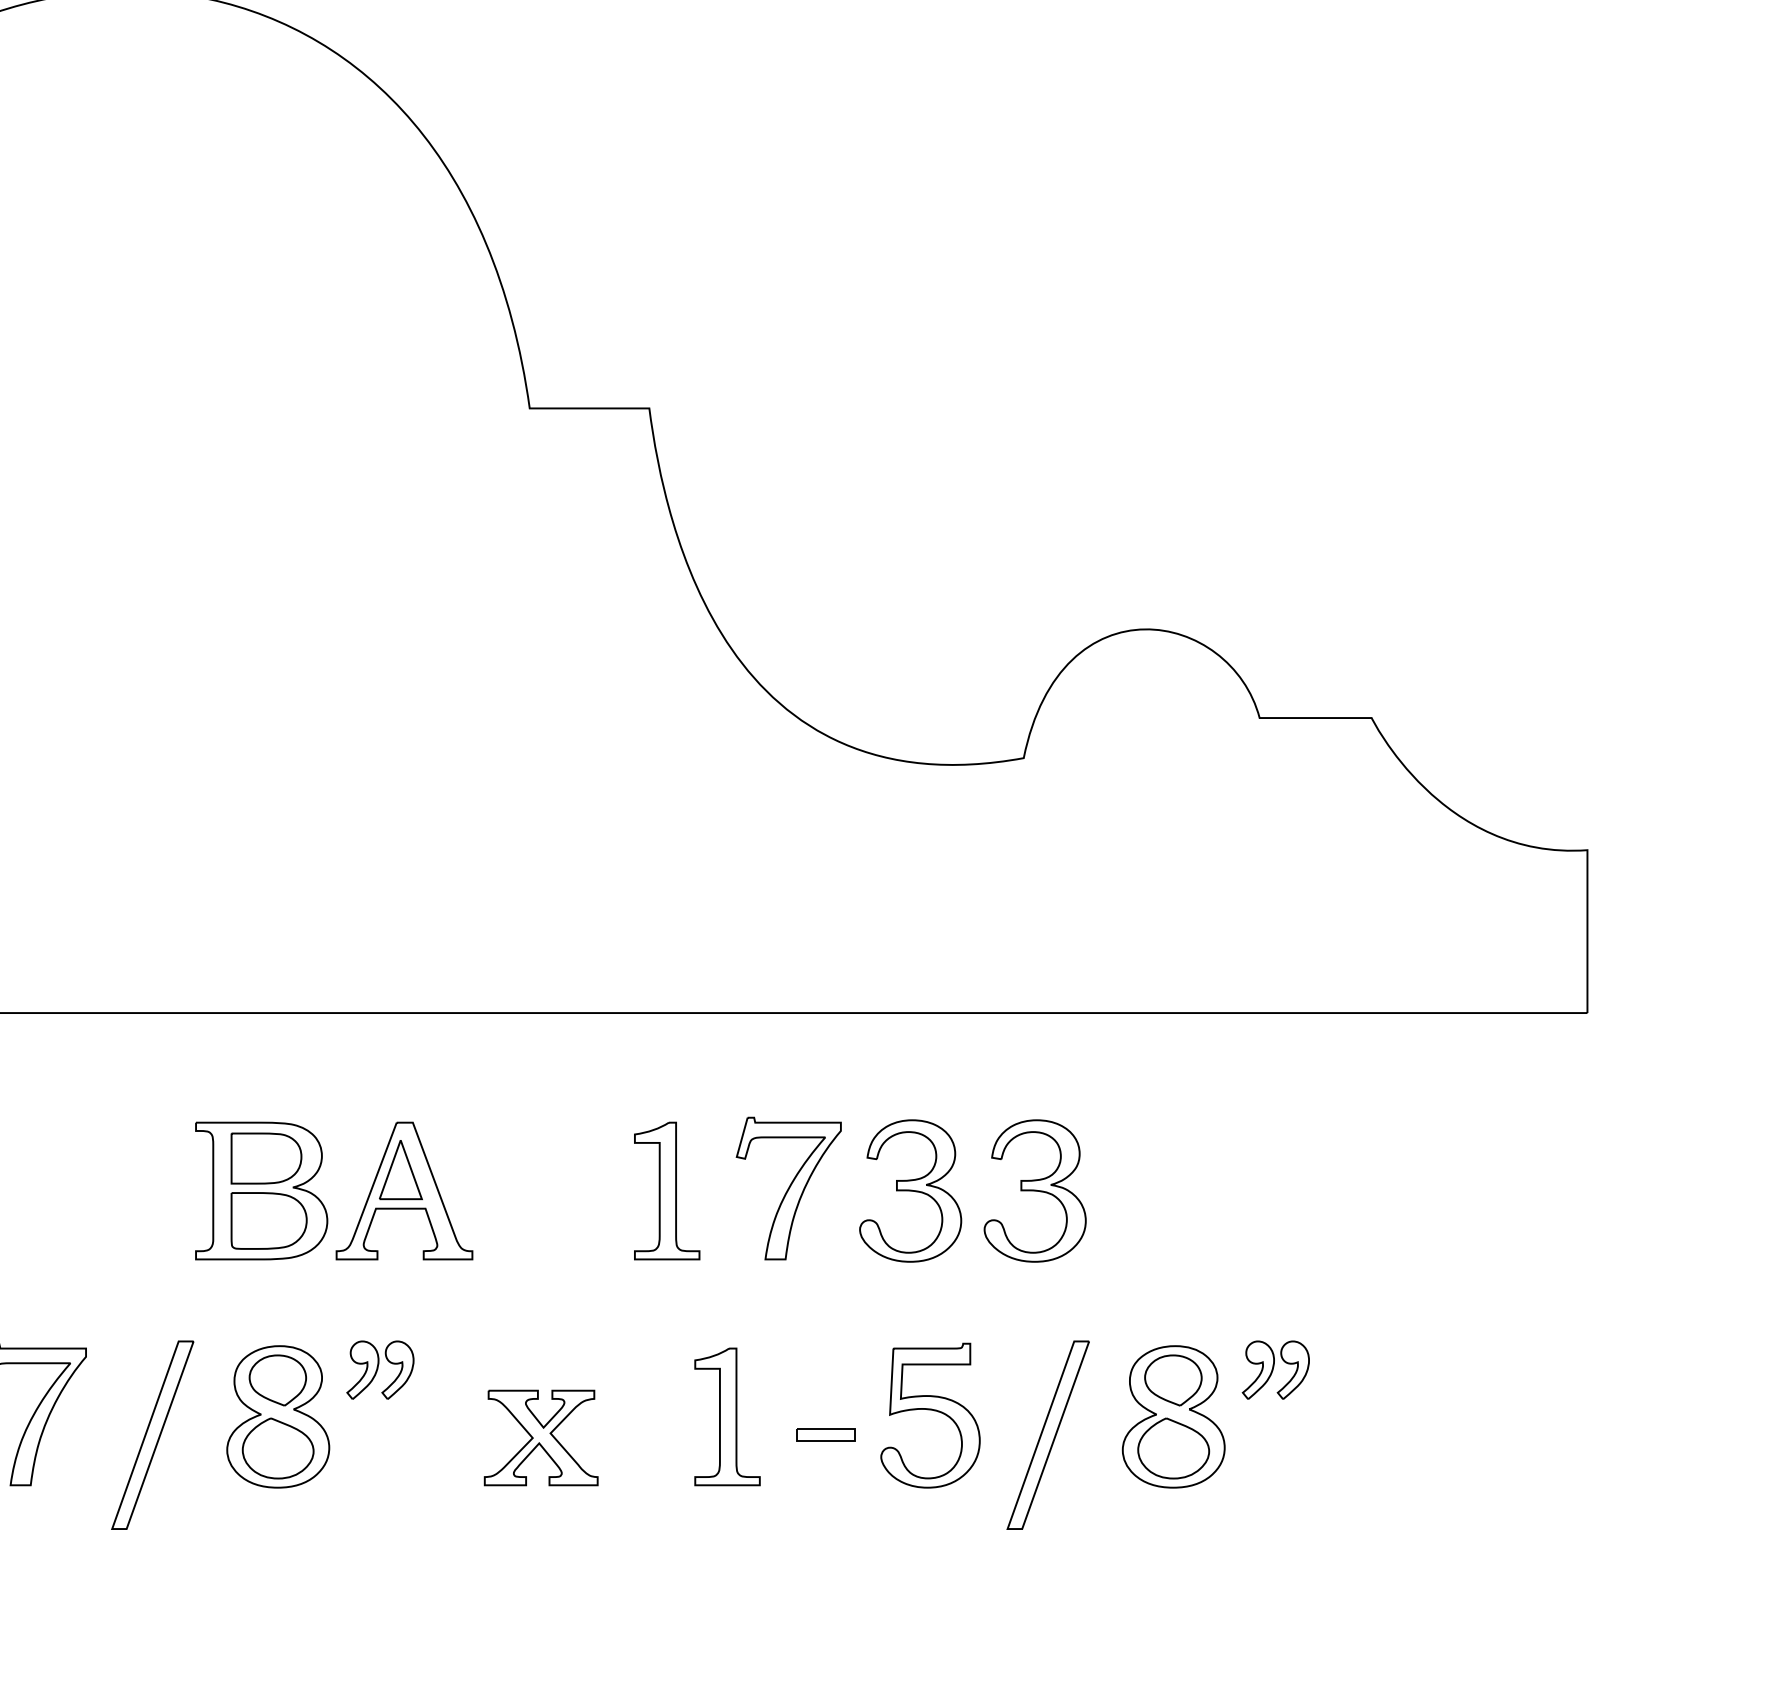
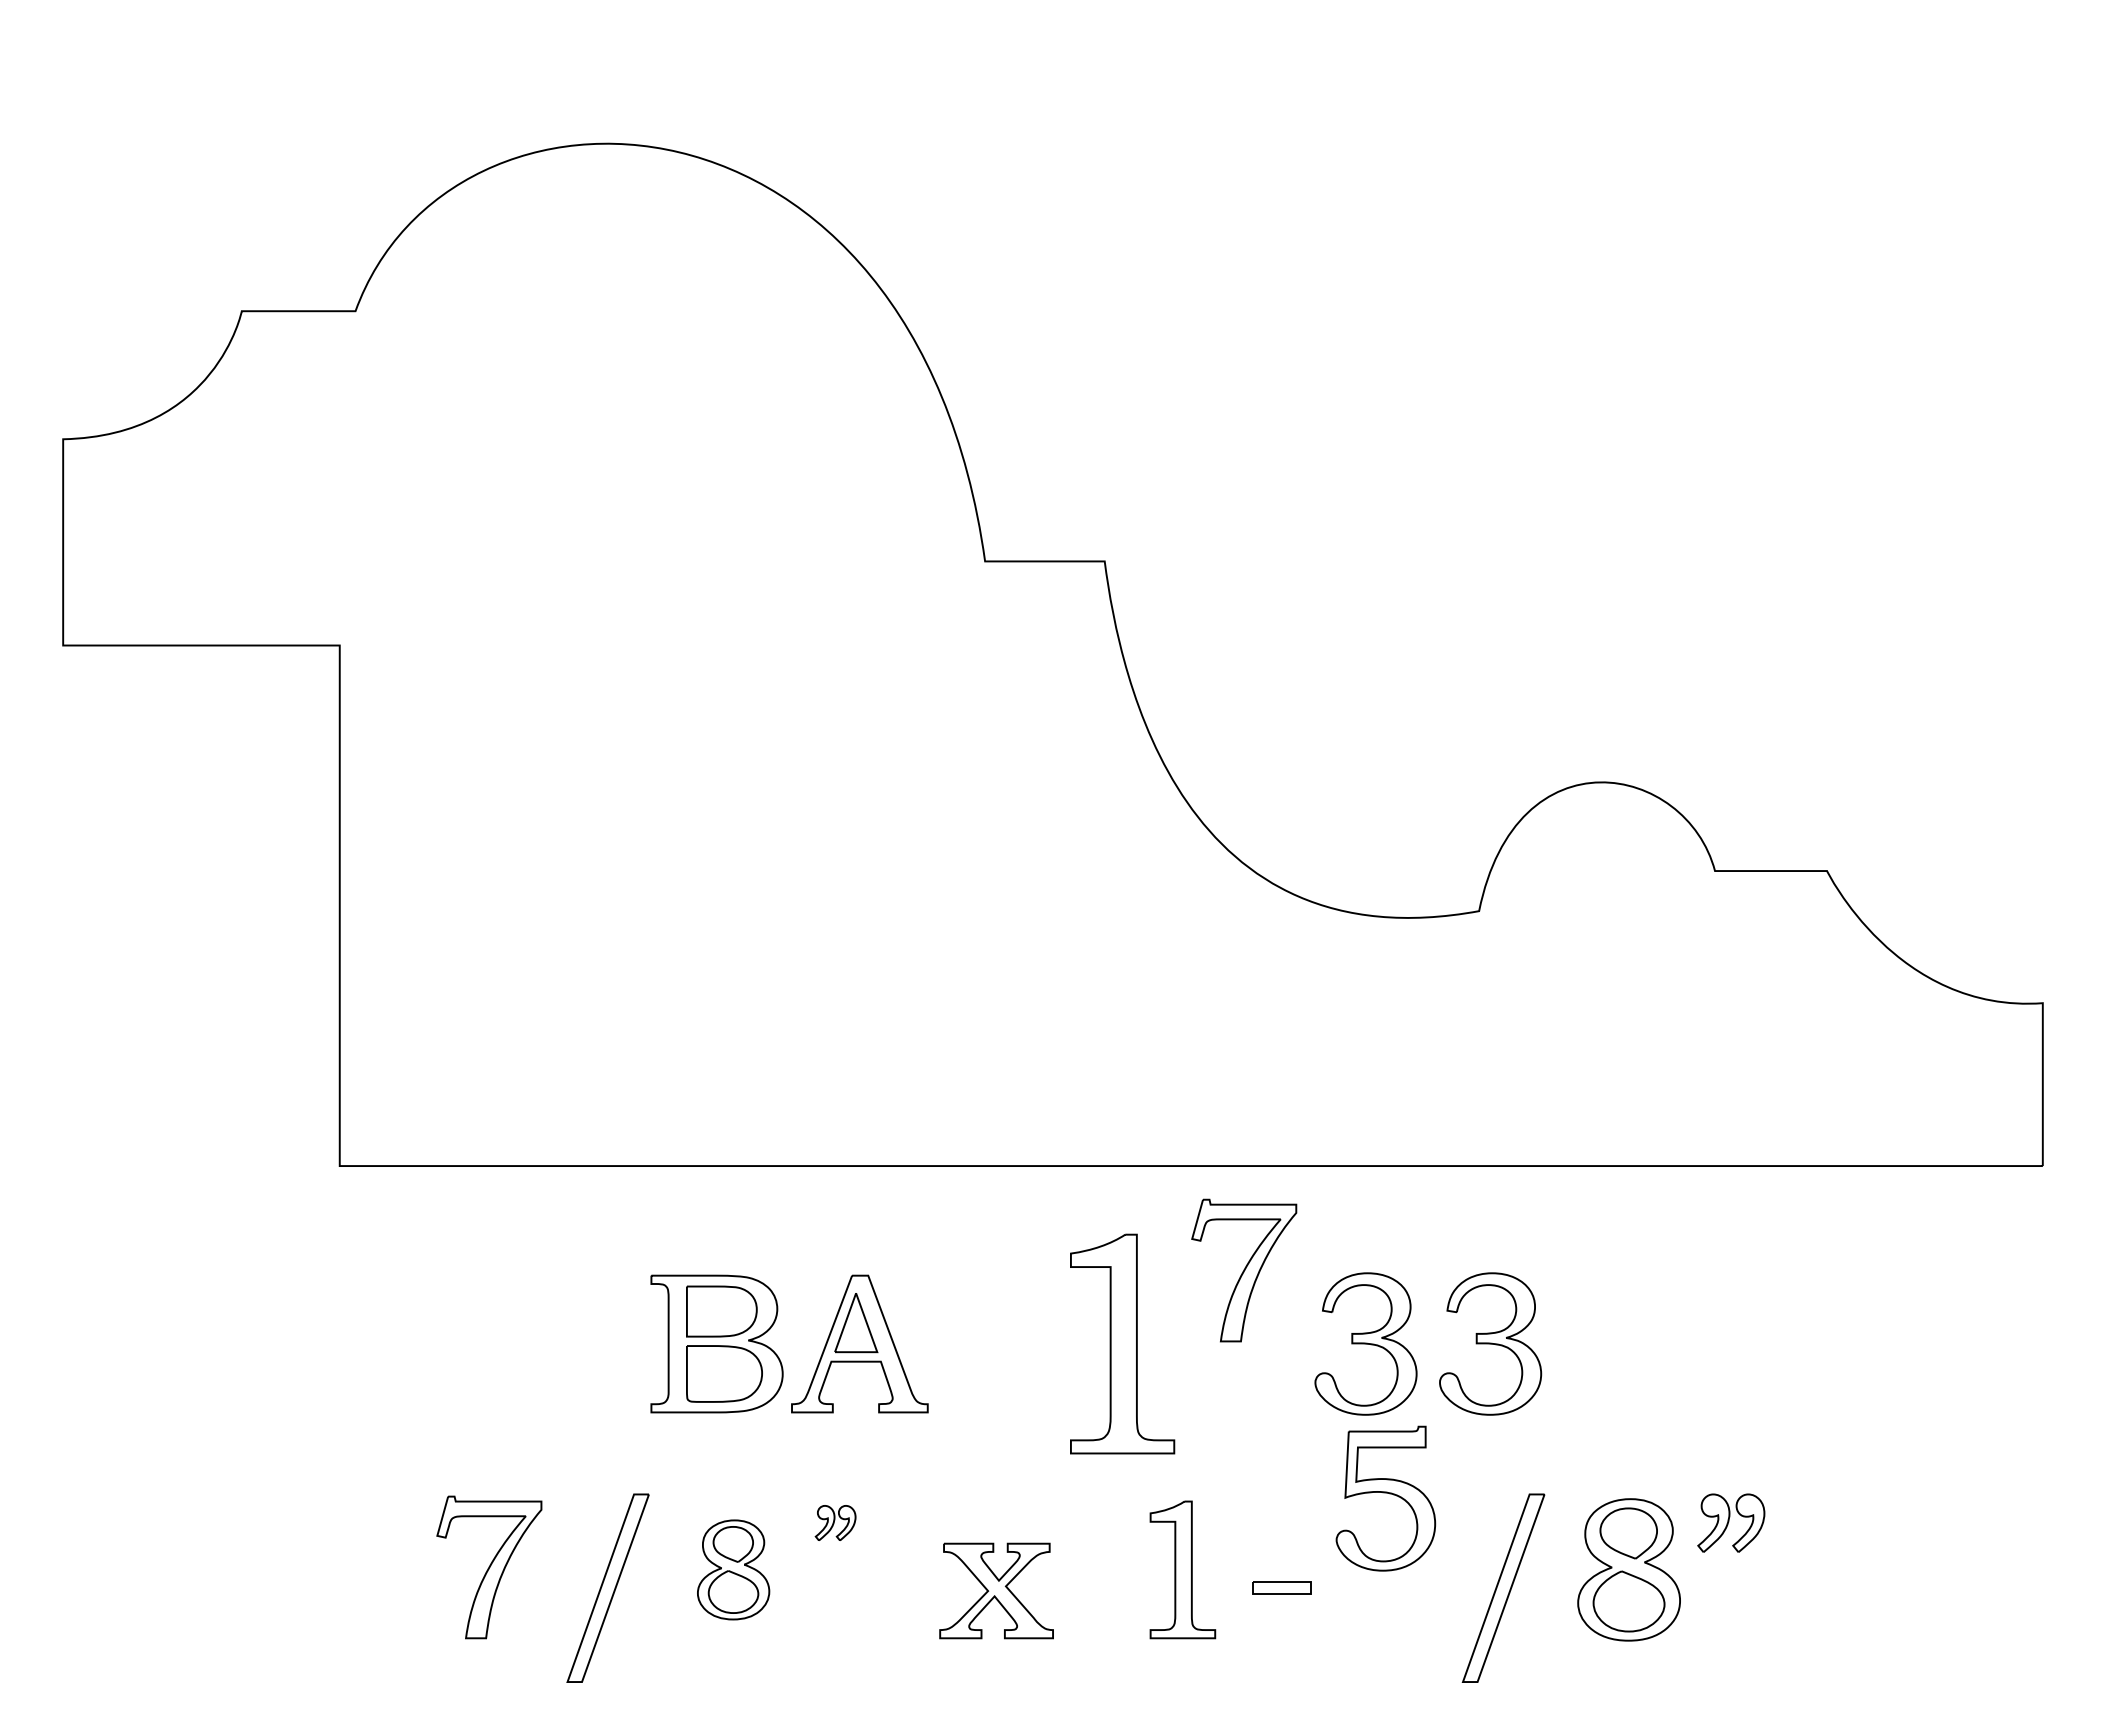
part: (789, 1188) -> (1244, 1270), moved
part: (667, 1190) -> (1122, 1343), size x1.6
part: (380, 1369) -> (835, 1522), size x0.6
part: (930, 1415) -> (1385, 1498), moved
part: (278, 1416) -> (733, 1569), size x0.7

